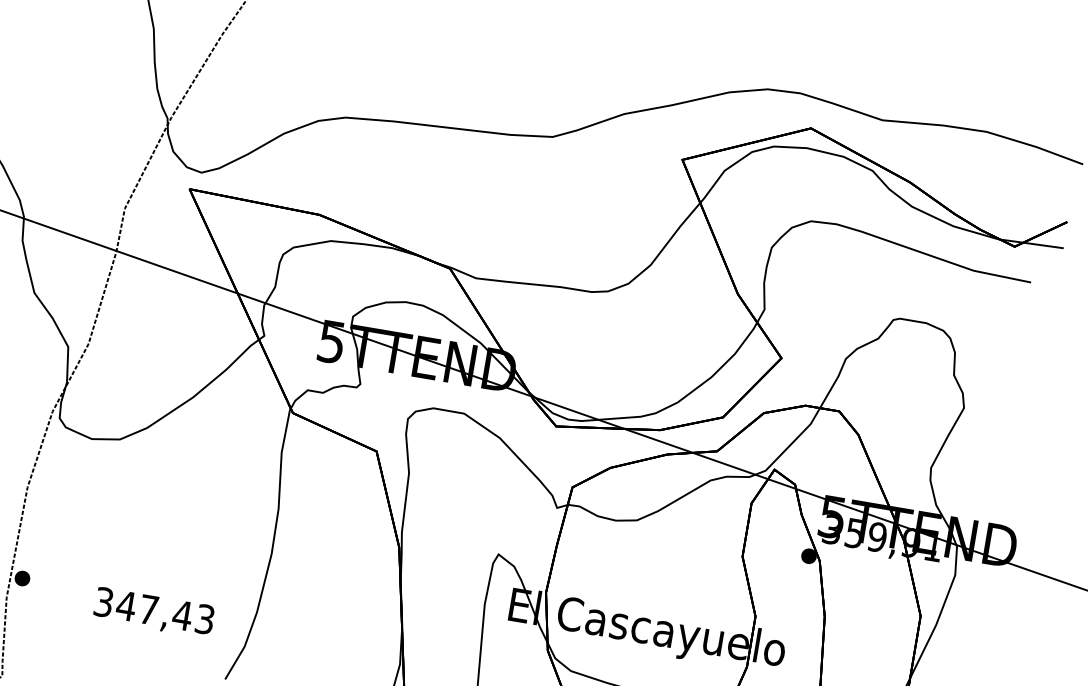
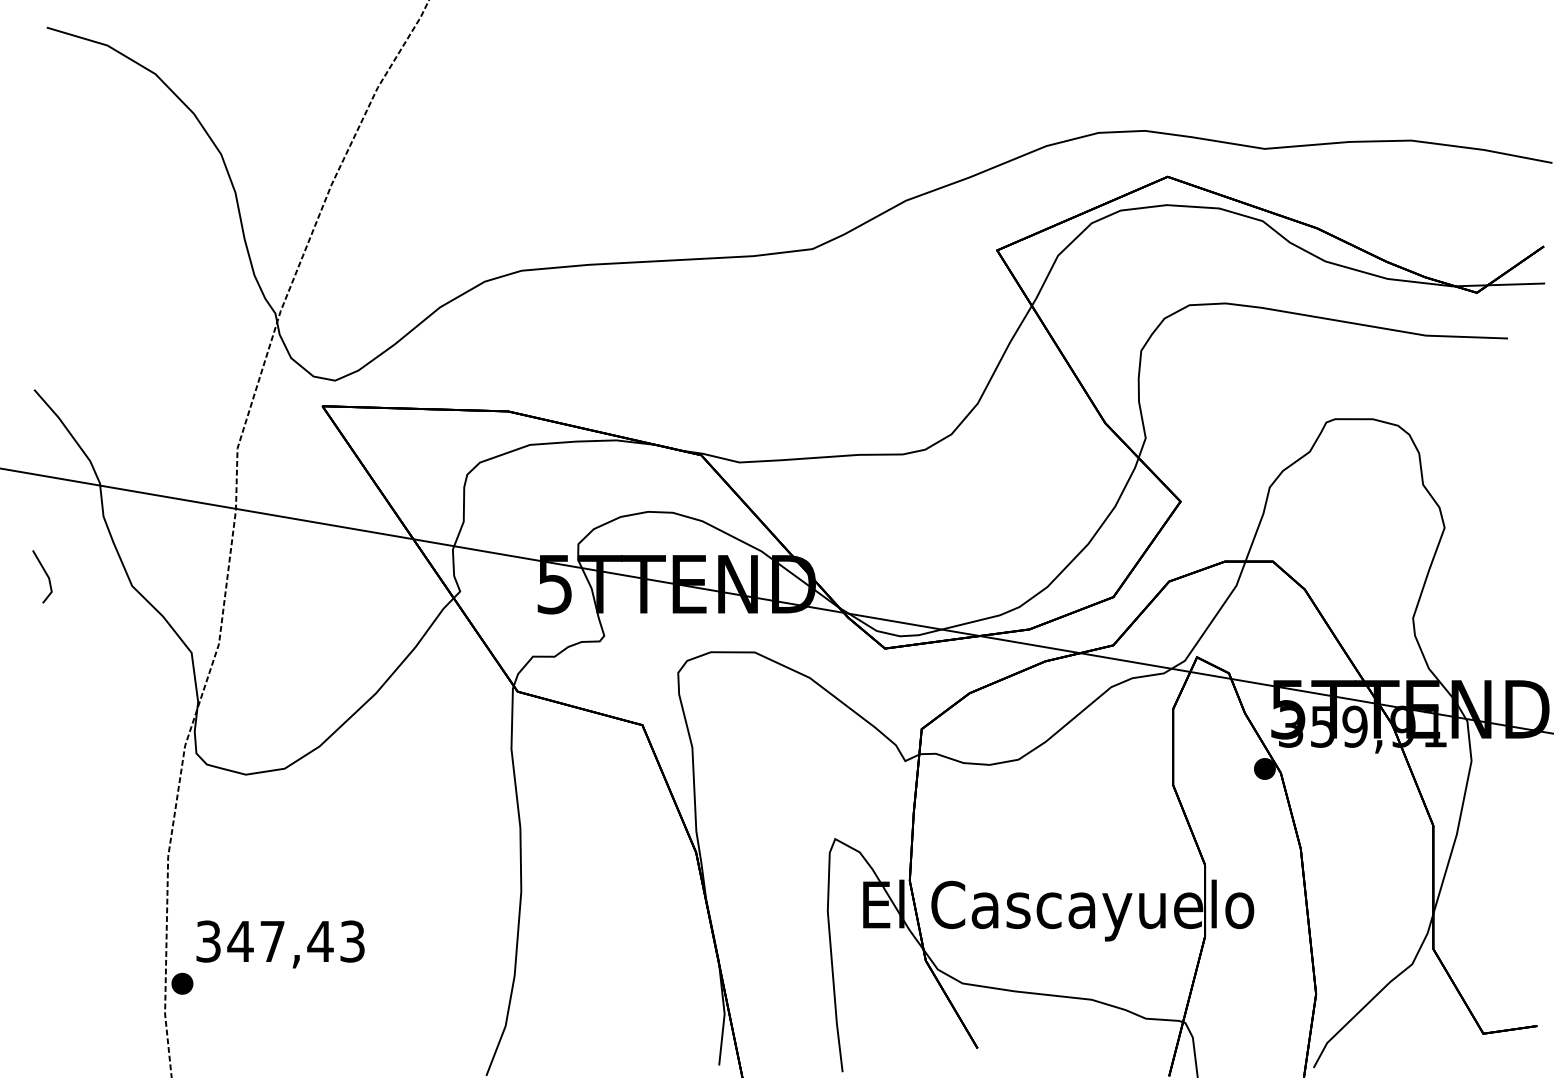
text: (154, 612) -> (280, 944), moved

